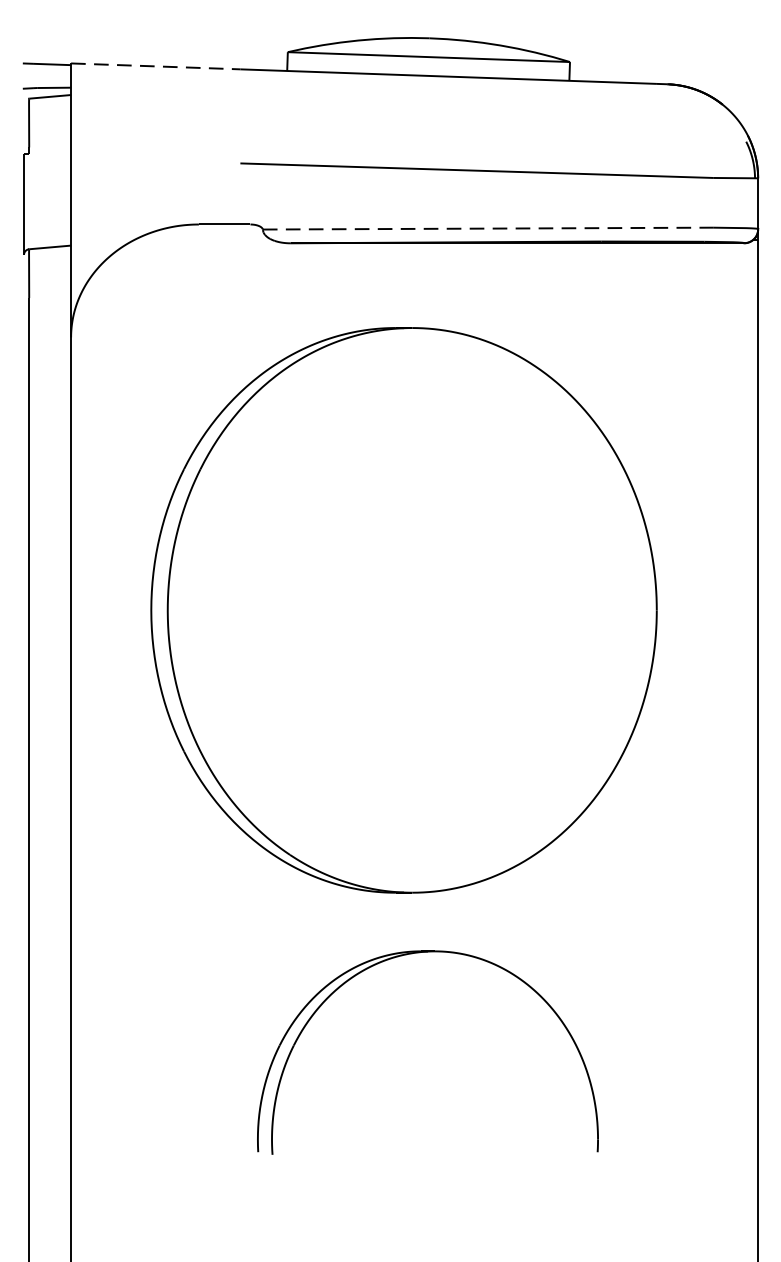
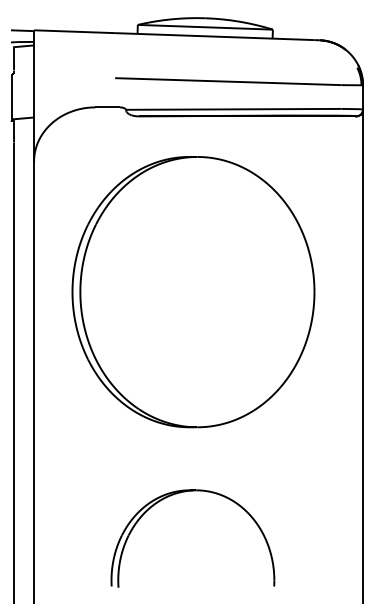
line: (155, 65) -> (74, 31), dashed -> solid
line: (487, 228) -> (233, 109), dashed -> solid
part: (412, 955) -> (185, 492), moved

